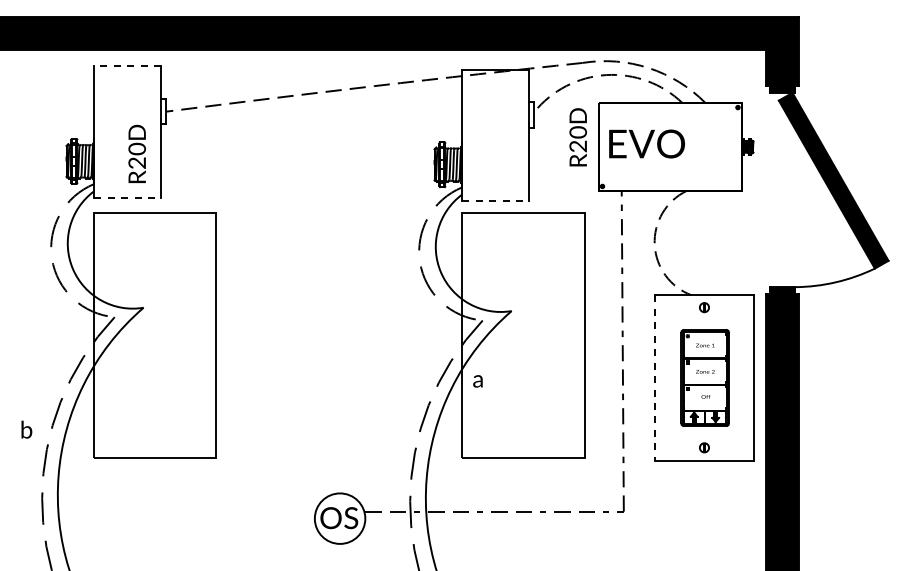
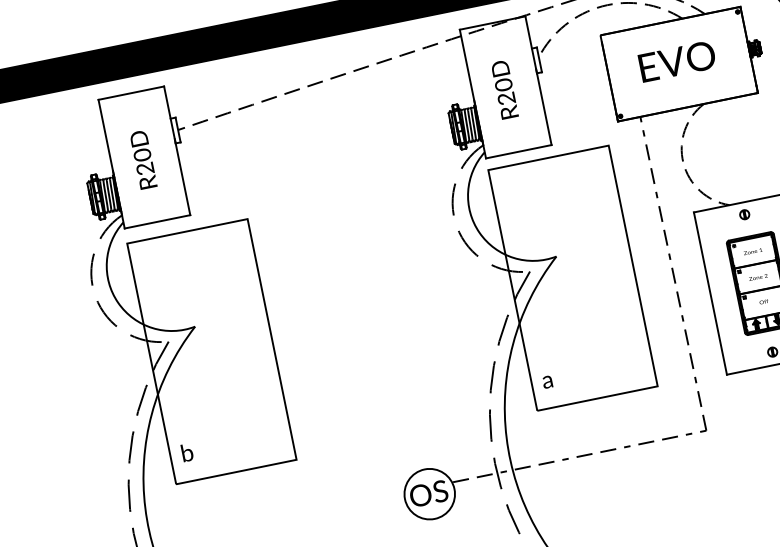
line: (127, 66) -> (131, 93), dashed -> solid
text: (577, 137) -> (504, 90), moved
text: (646, 143) -> (676, 61), moved
text: (136, 153) -> (142, 159), moved
line: (128, 197) -> (158, 221), dashed -> solid
line: (496, 200) -> (519, 151), dashed -> solid
line: (655, 378) -> (710, 293), dashed -> solid
text: (477, 381) -> (547, 382), moved
text: (26, 429) -> (186, 452), moved

